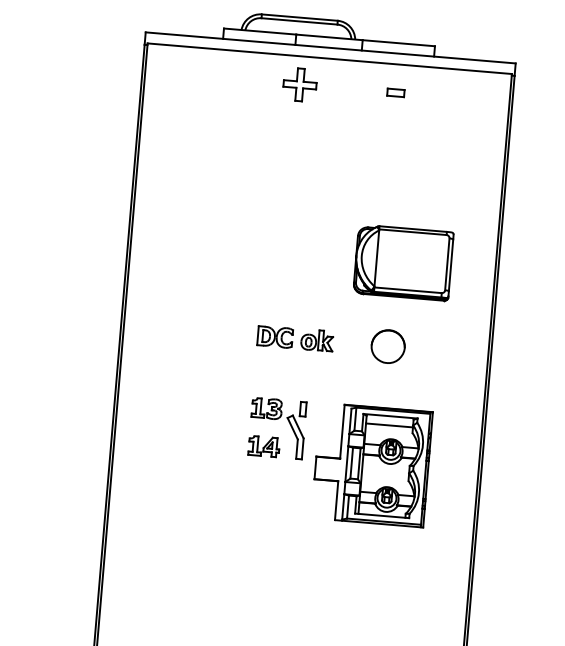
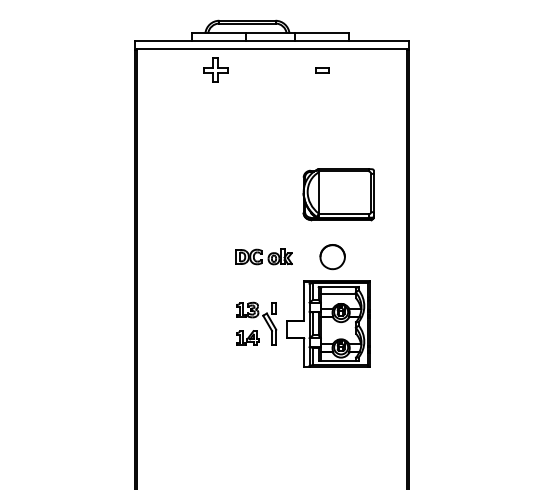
part: (299, 83) -> (215, 69), moved
part: (372, 464) -> (328, 323), moved

